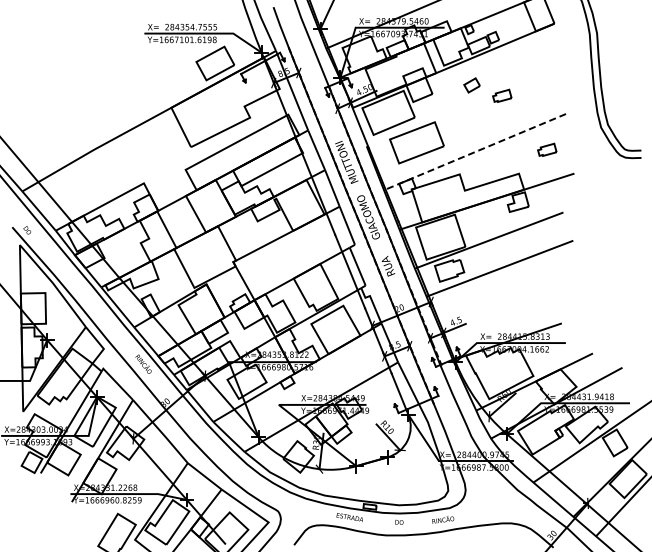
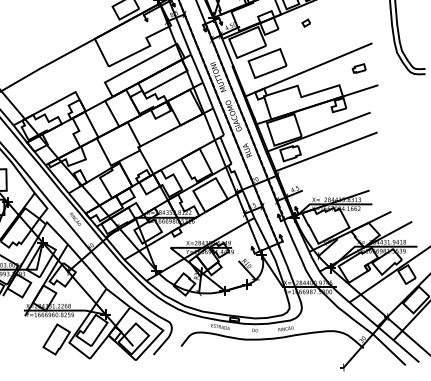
part: (471, 85) -> (305, 23), size x0.71
part: (502, 95) -> (327, 30), removed
line: (473, 152) -> (307, 70), dashed -> solid

